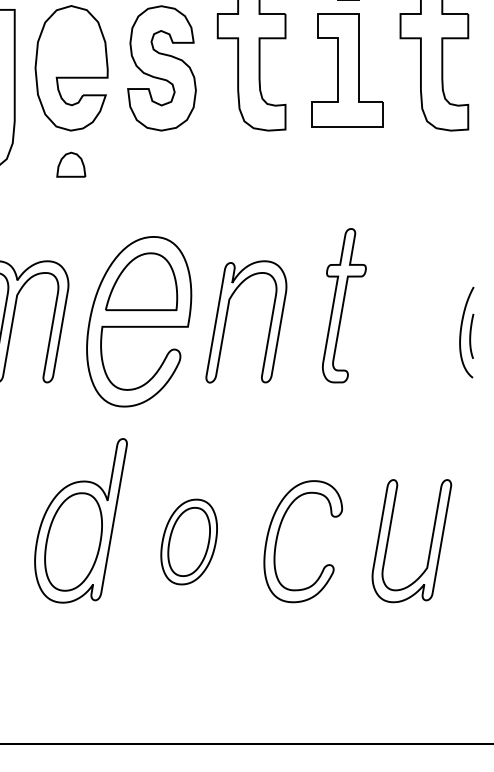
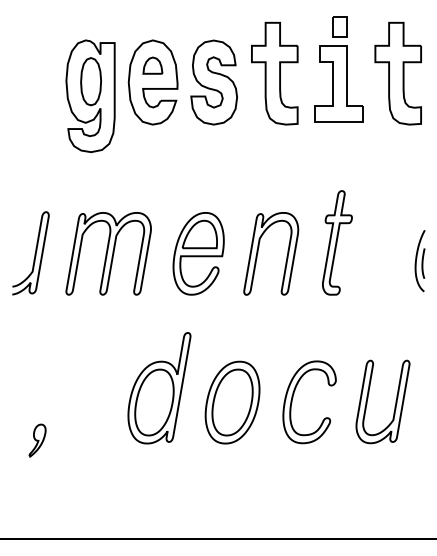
part: (70, 164) -> (152, 65), moved
part: (138, 321) -> (198, 253), size x0.71
part: (189, 541) -> (232, 402), size x1.43

